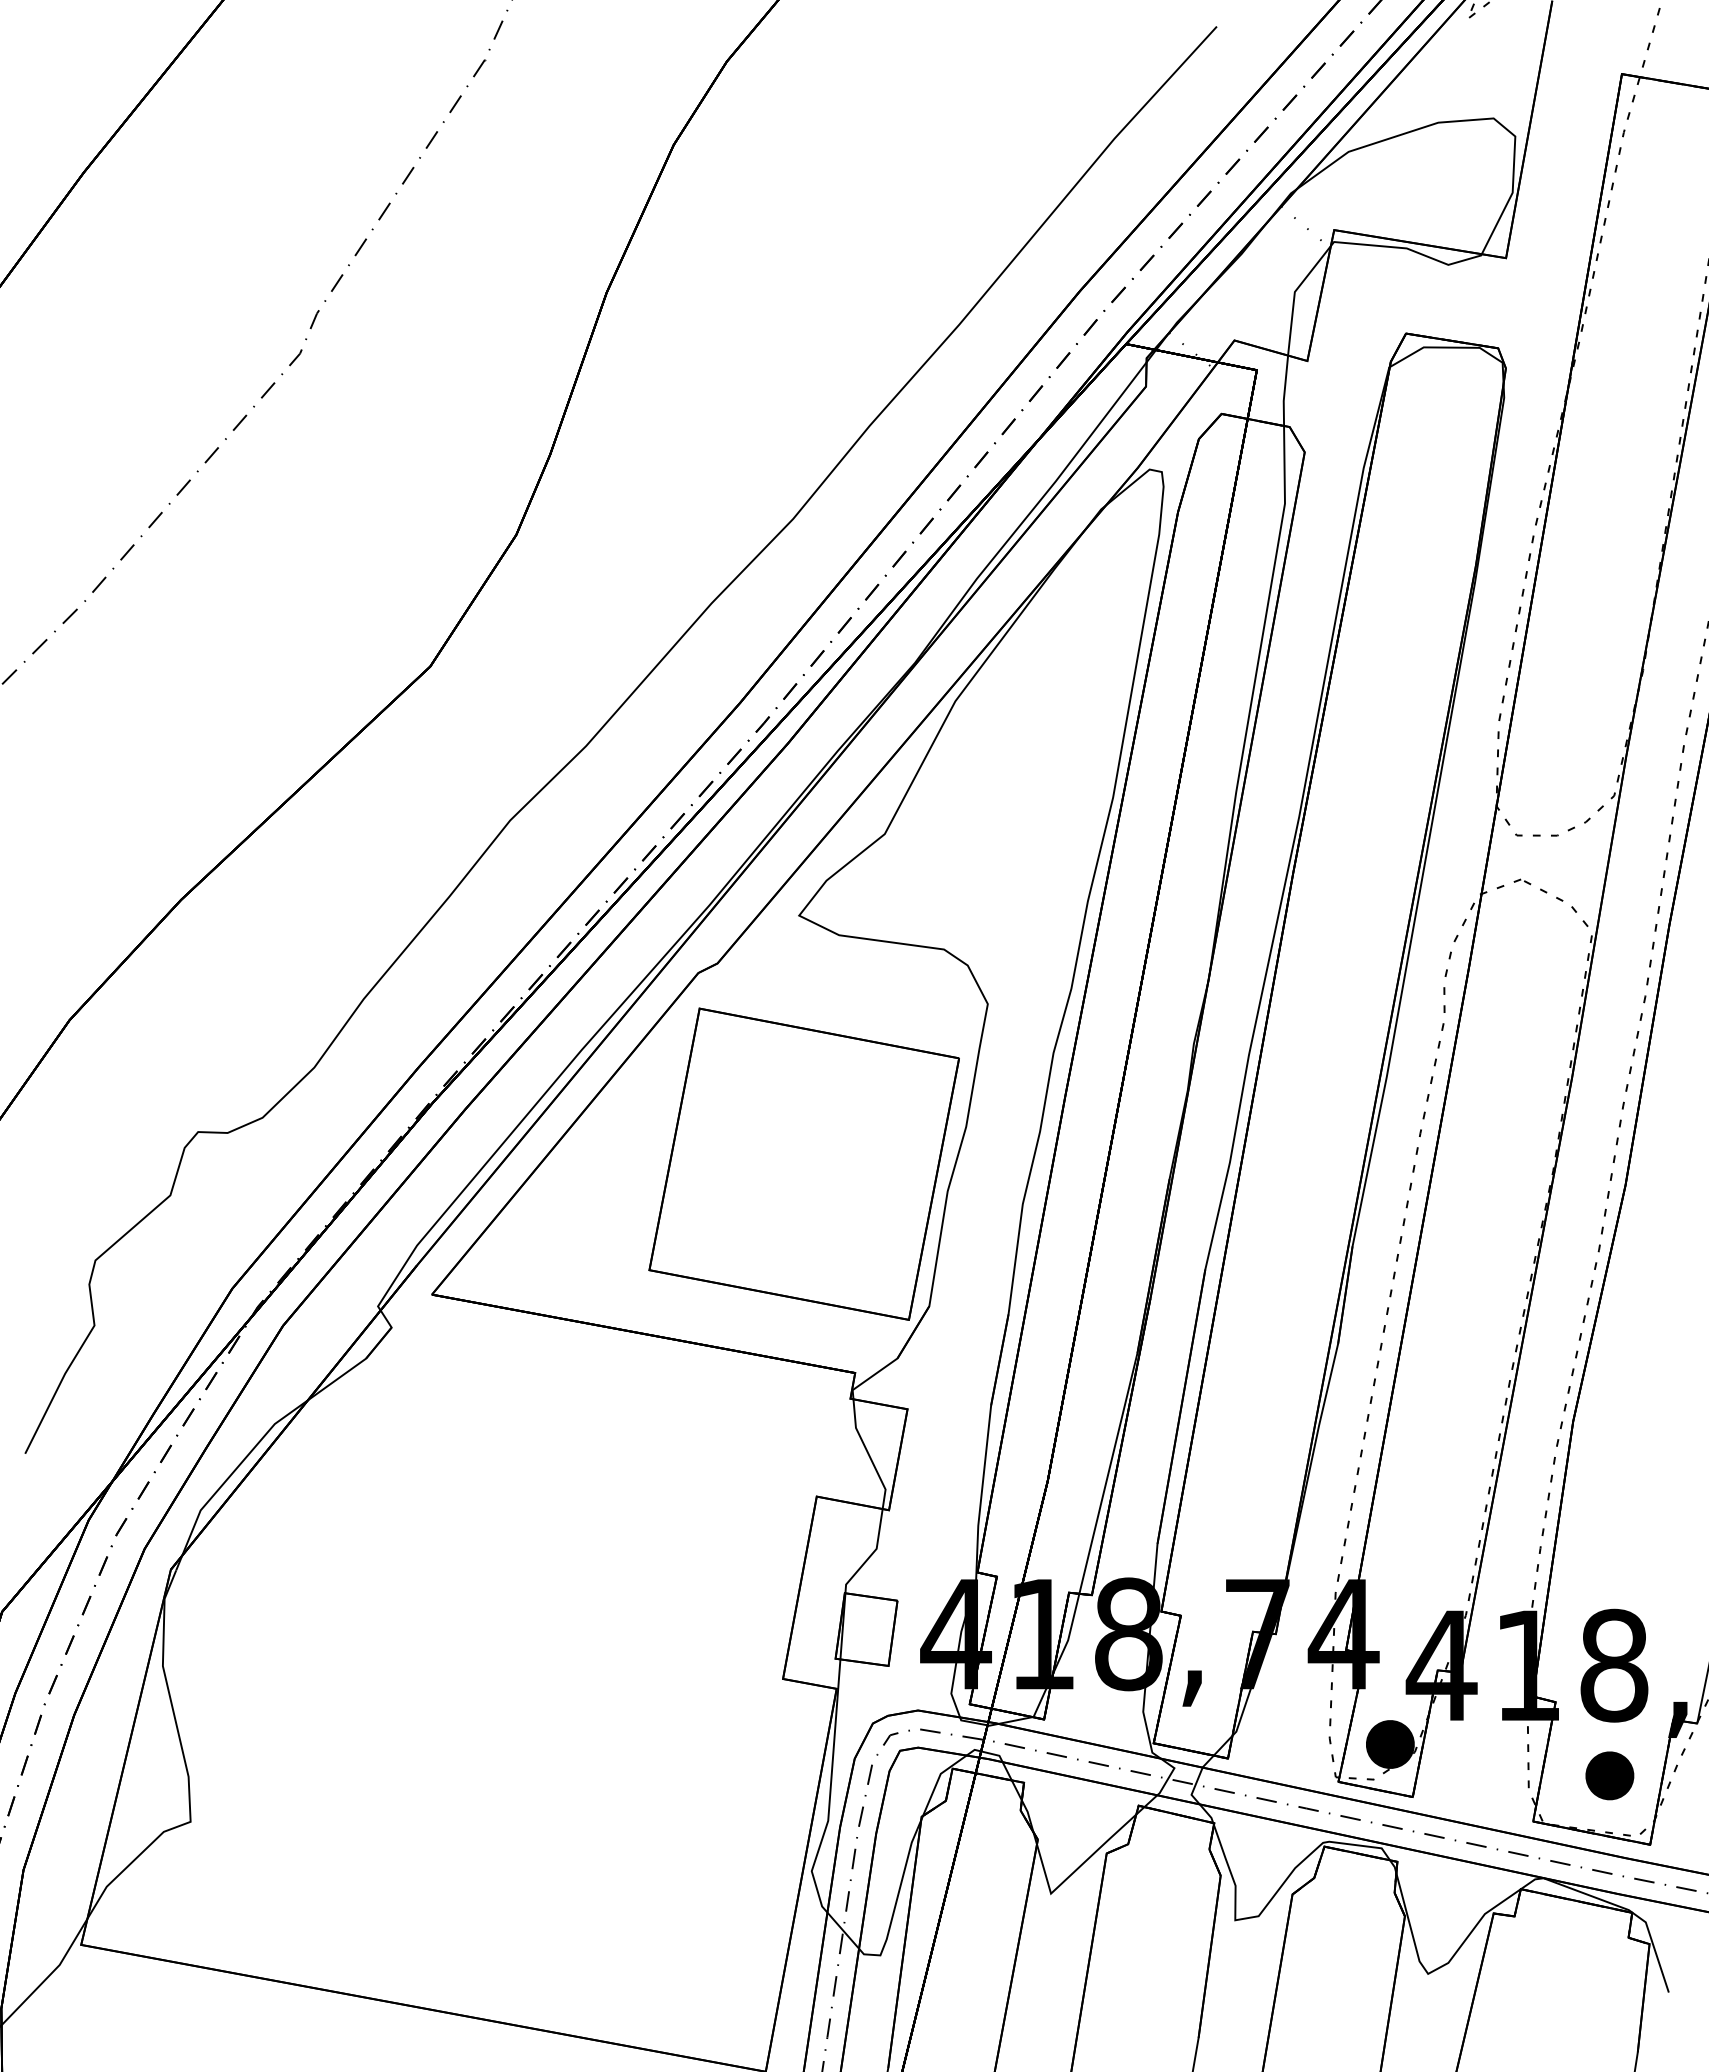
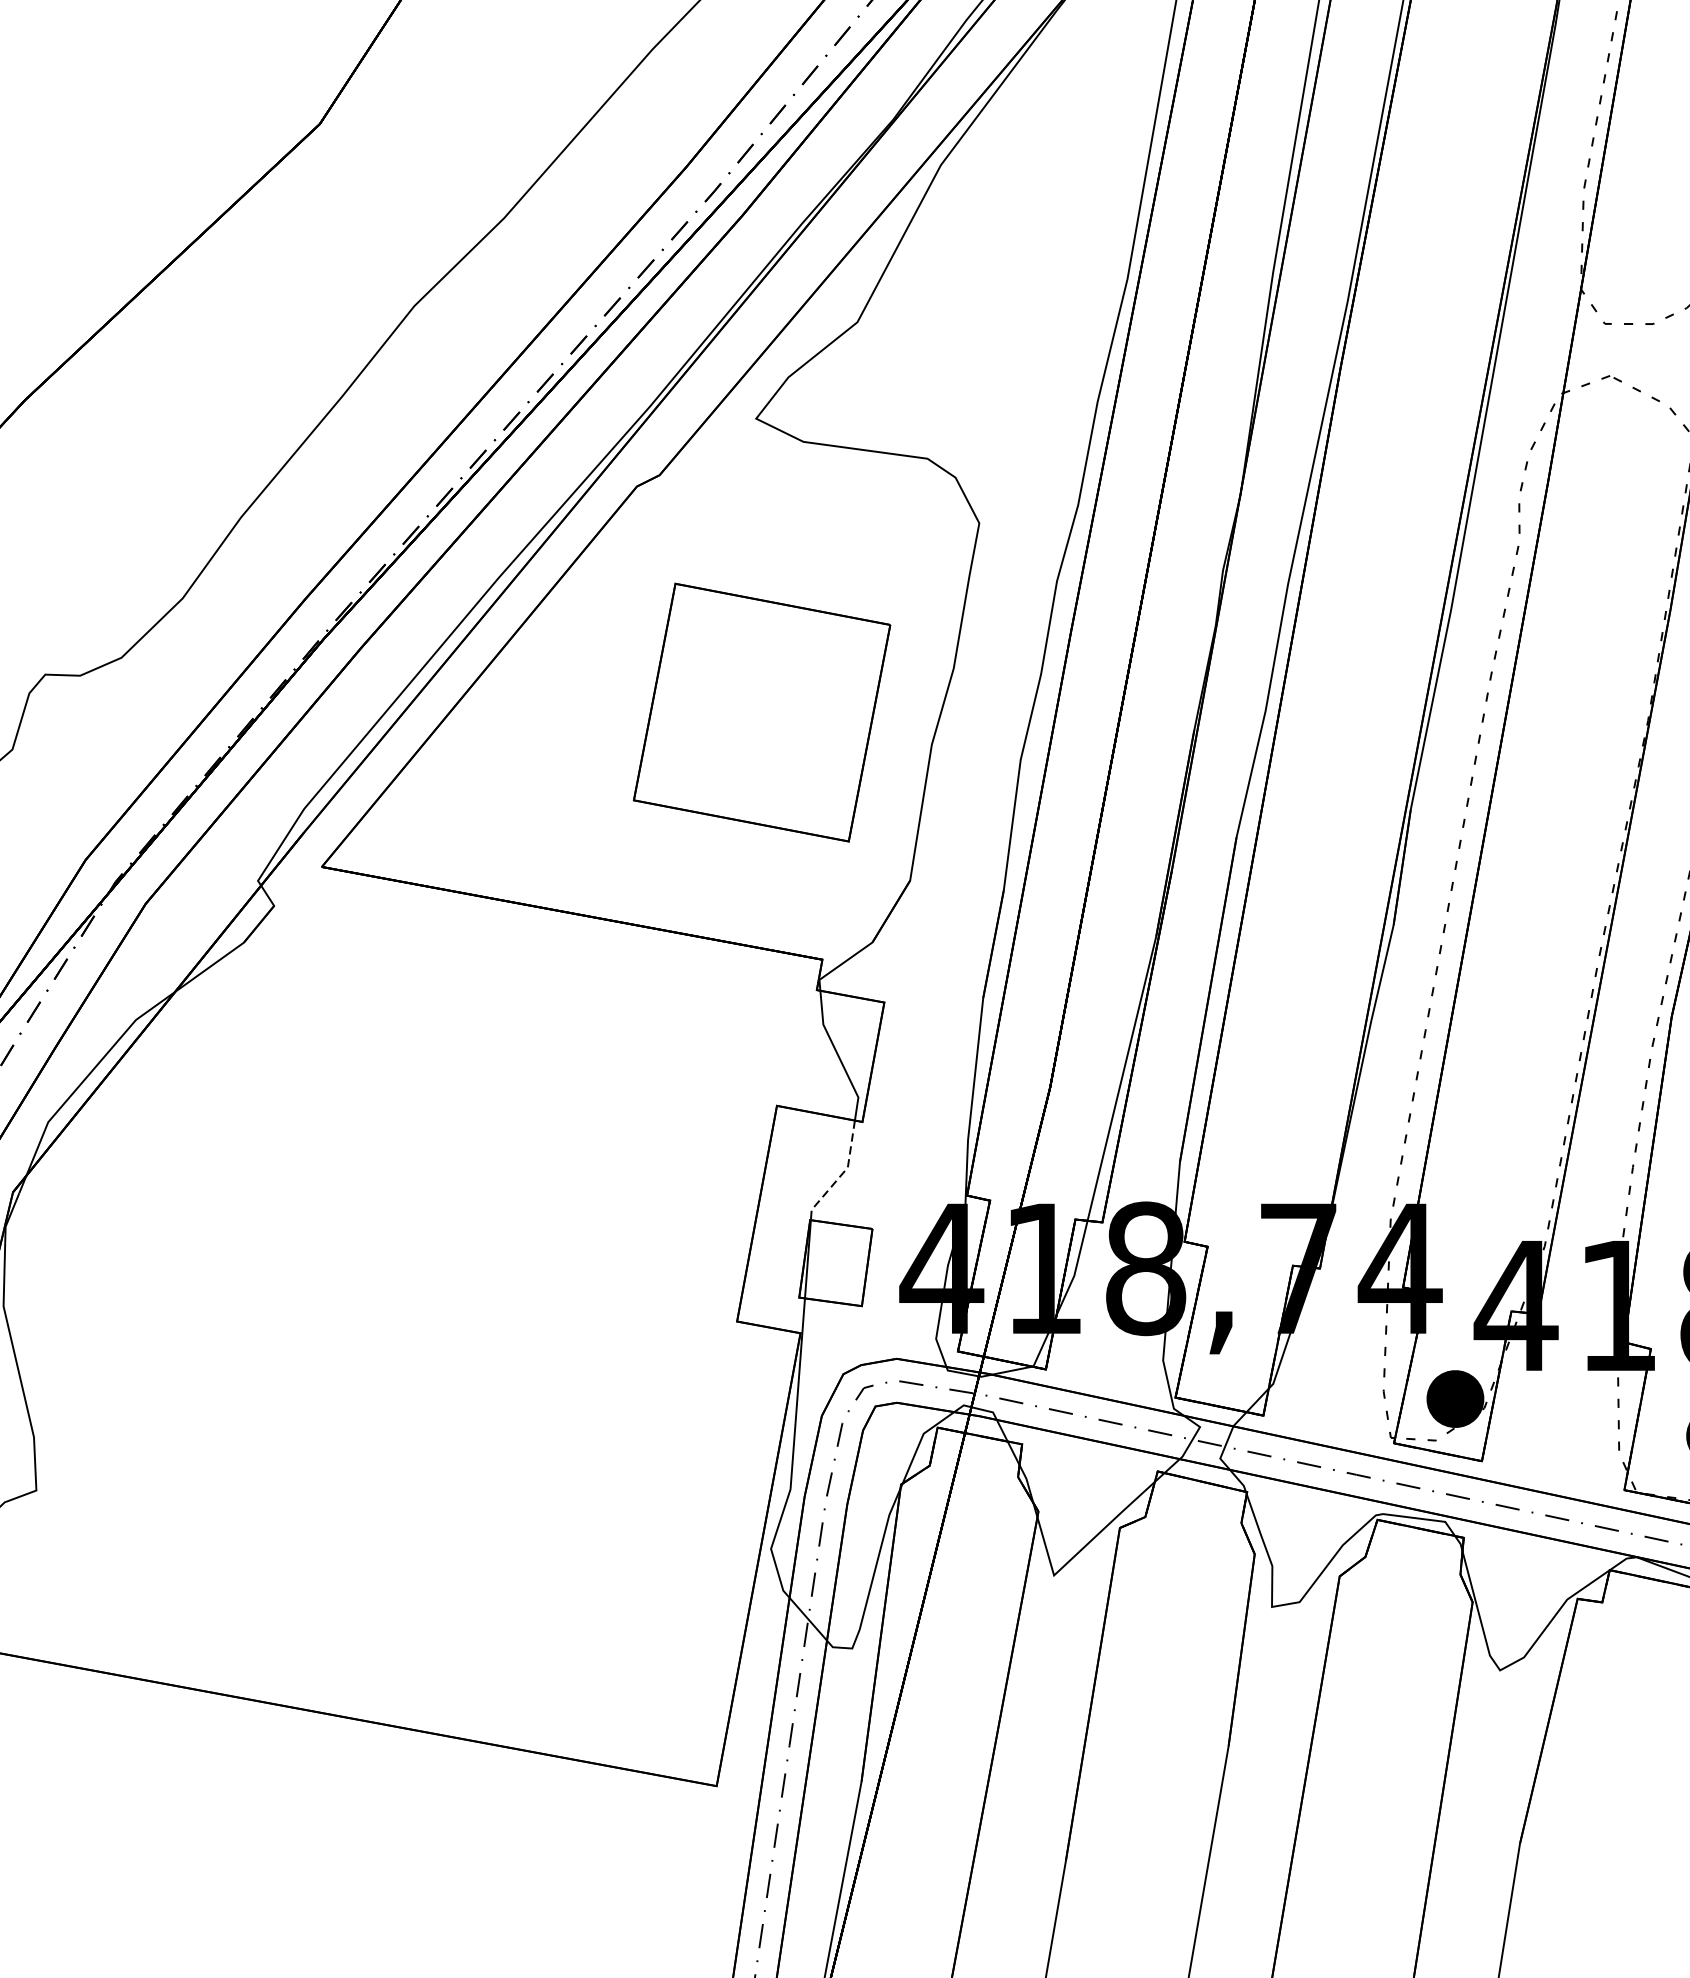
part: (803, 1163) -> (761, 711), size x0.7
line: (871, 1554) -> (841, 1174), solid -> dashed

